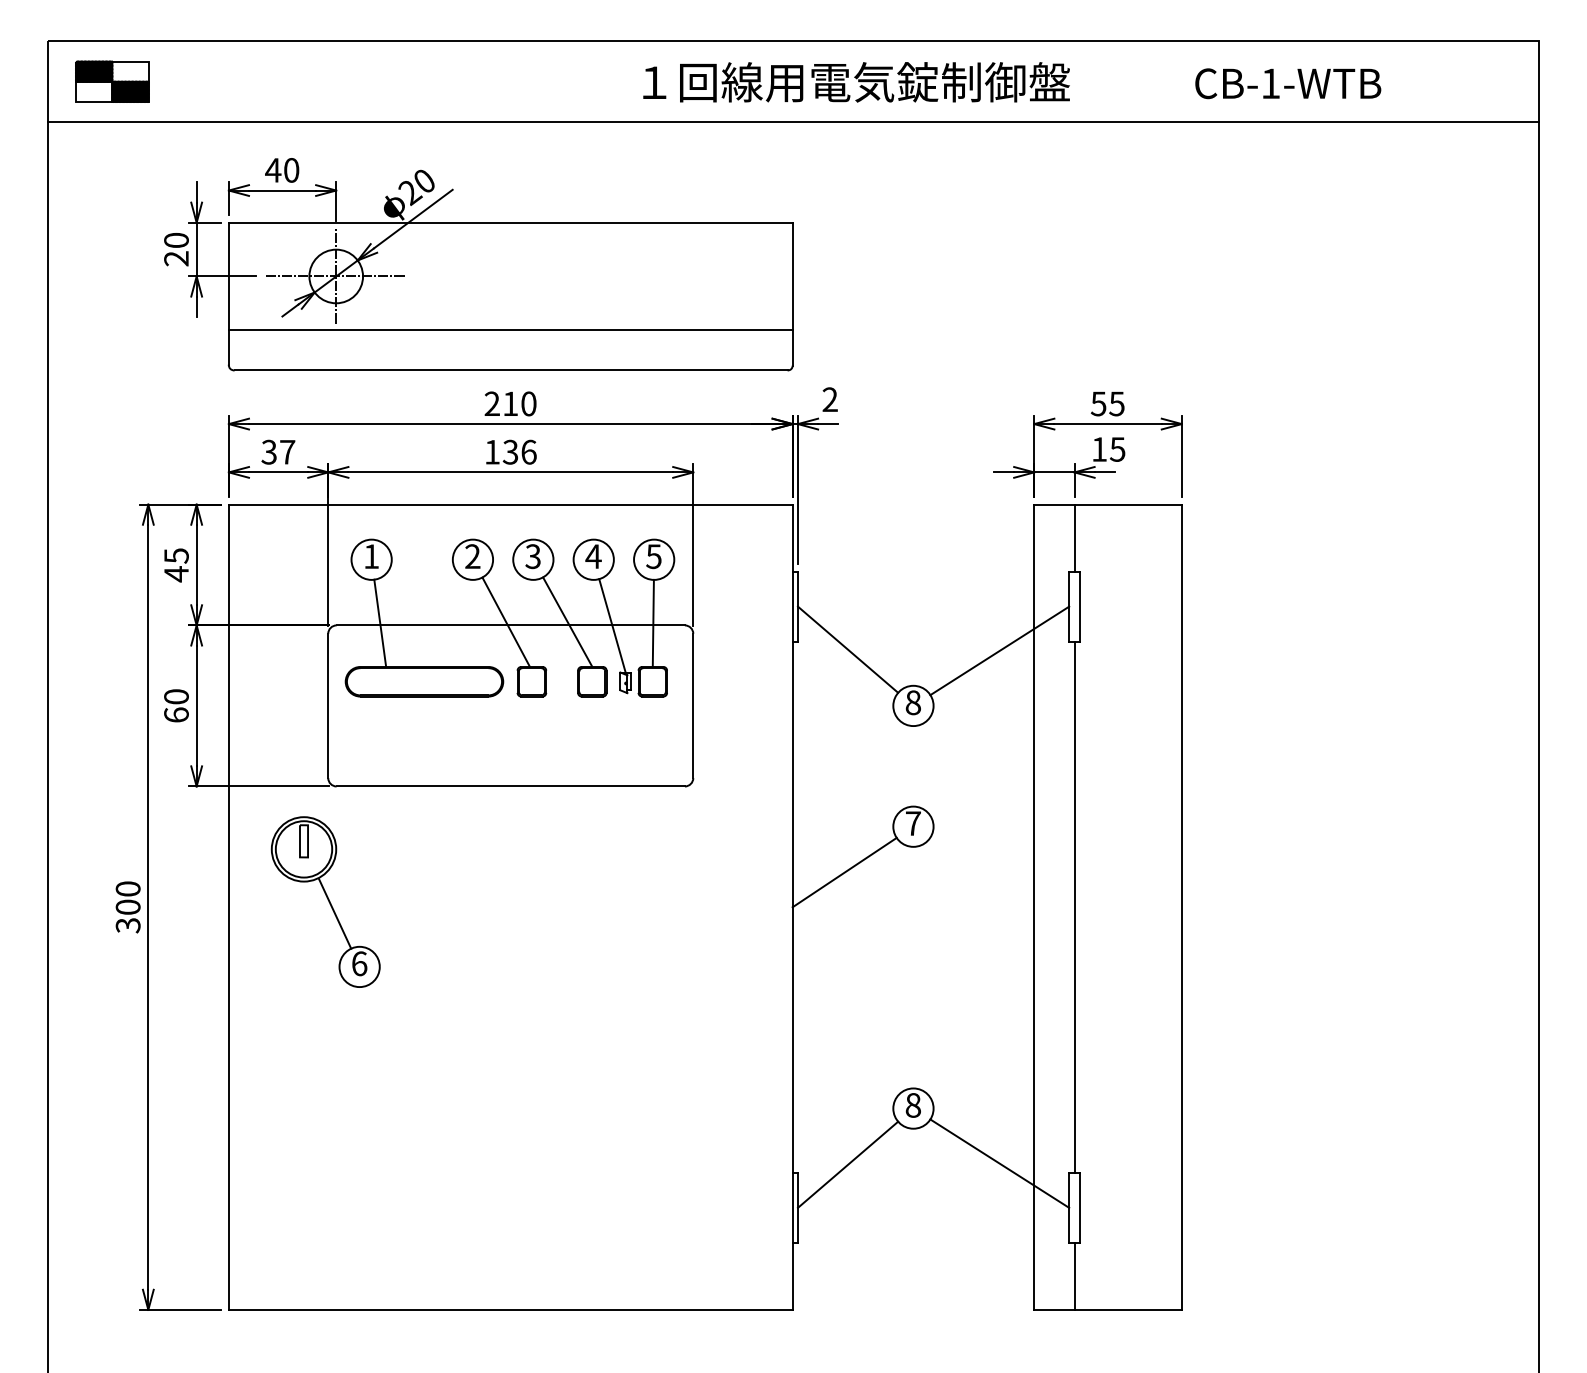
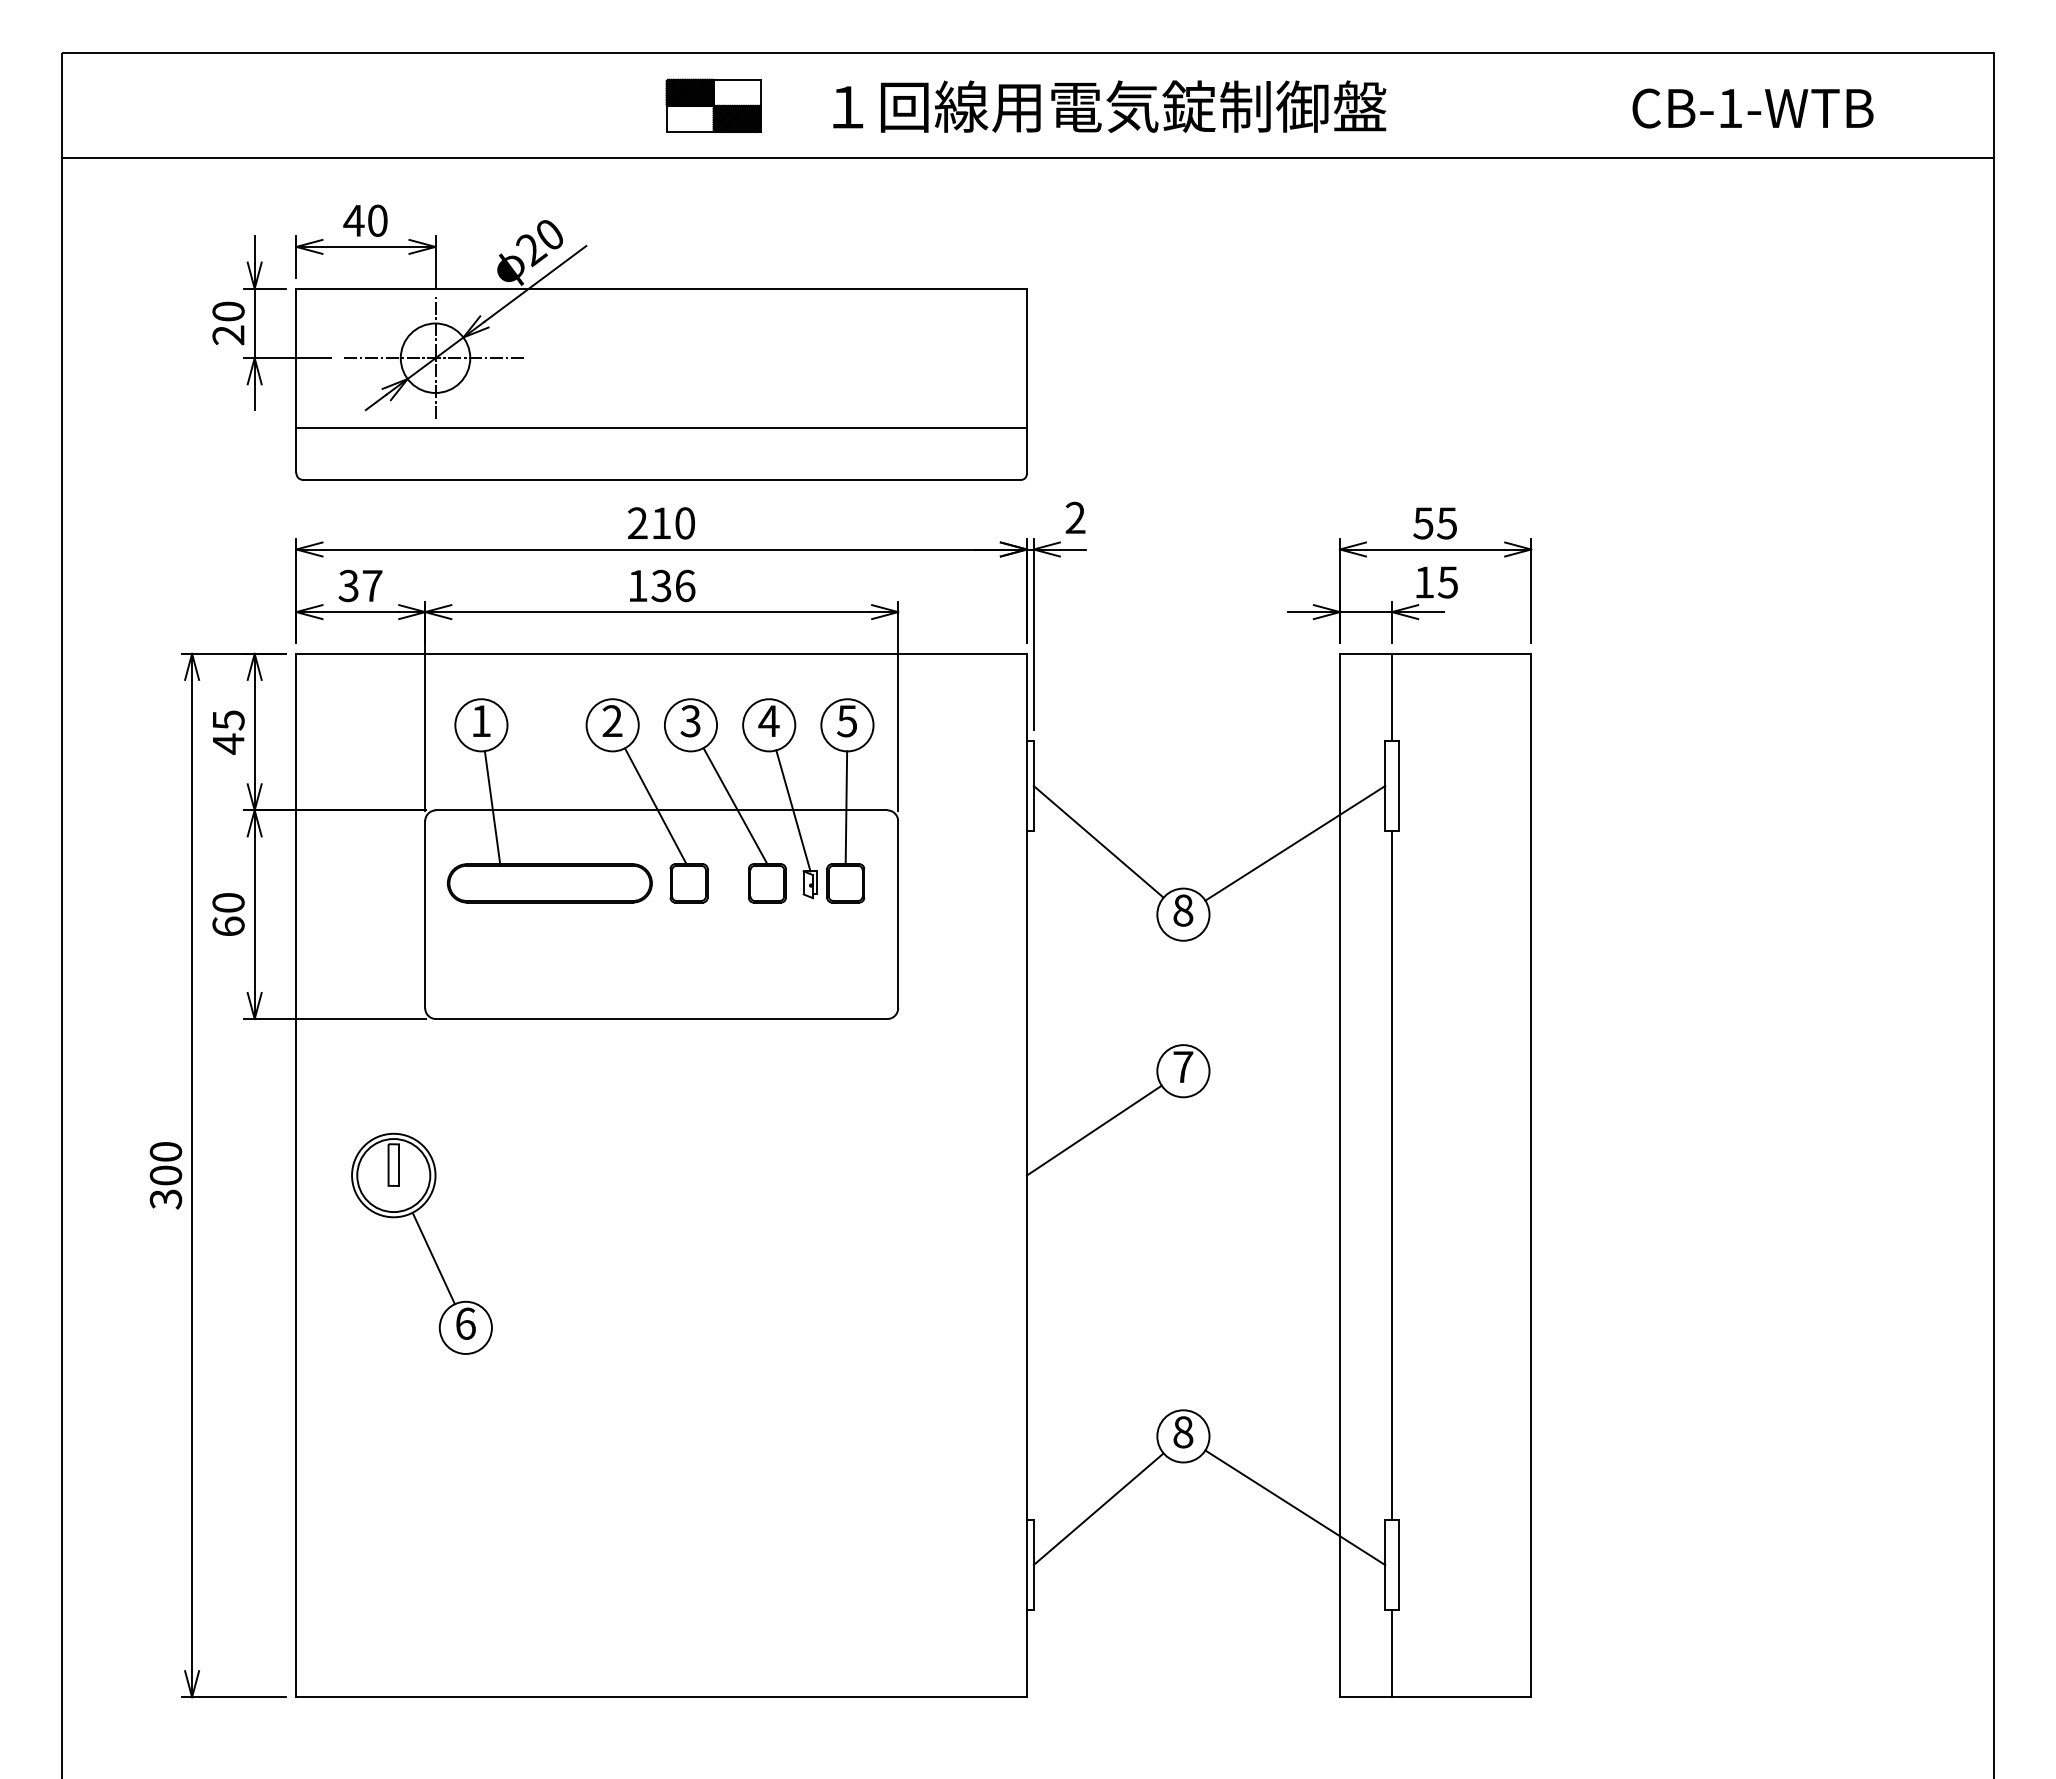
part: (112, 81) -> (713, 105), moved
text: (1287, 83) -> (1752, 108), moved
part: (325, 901) -> (421, 1243), moved

